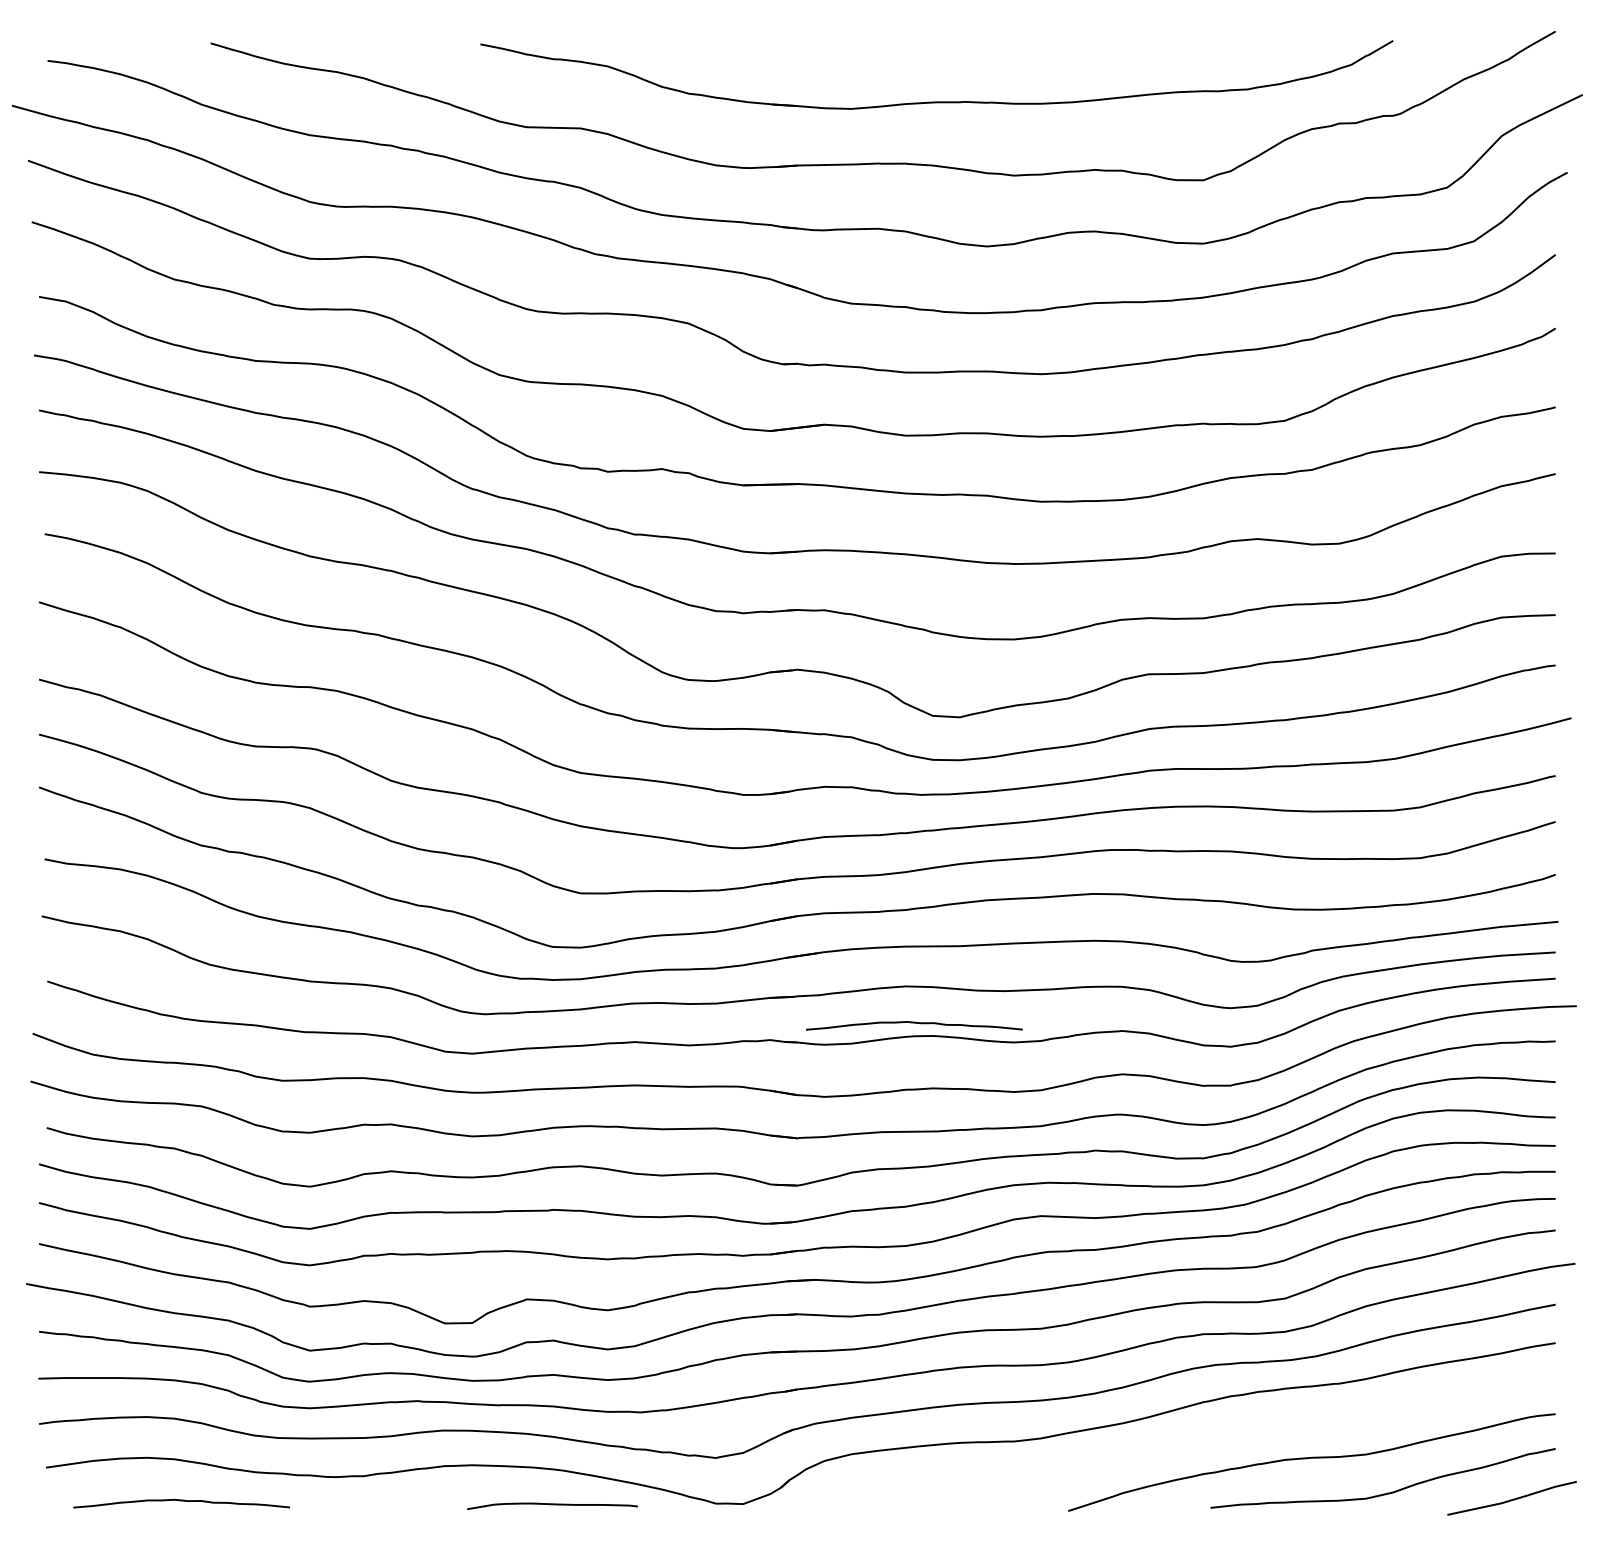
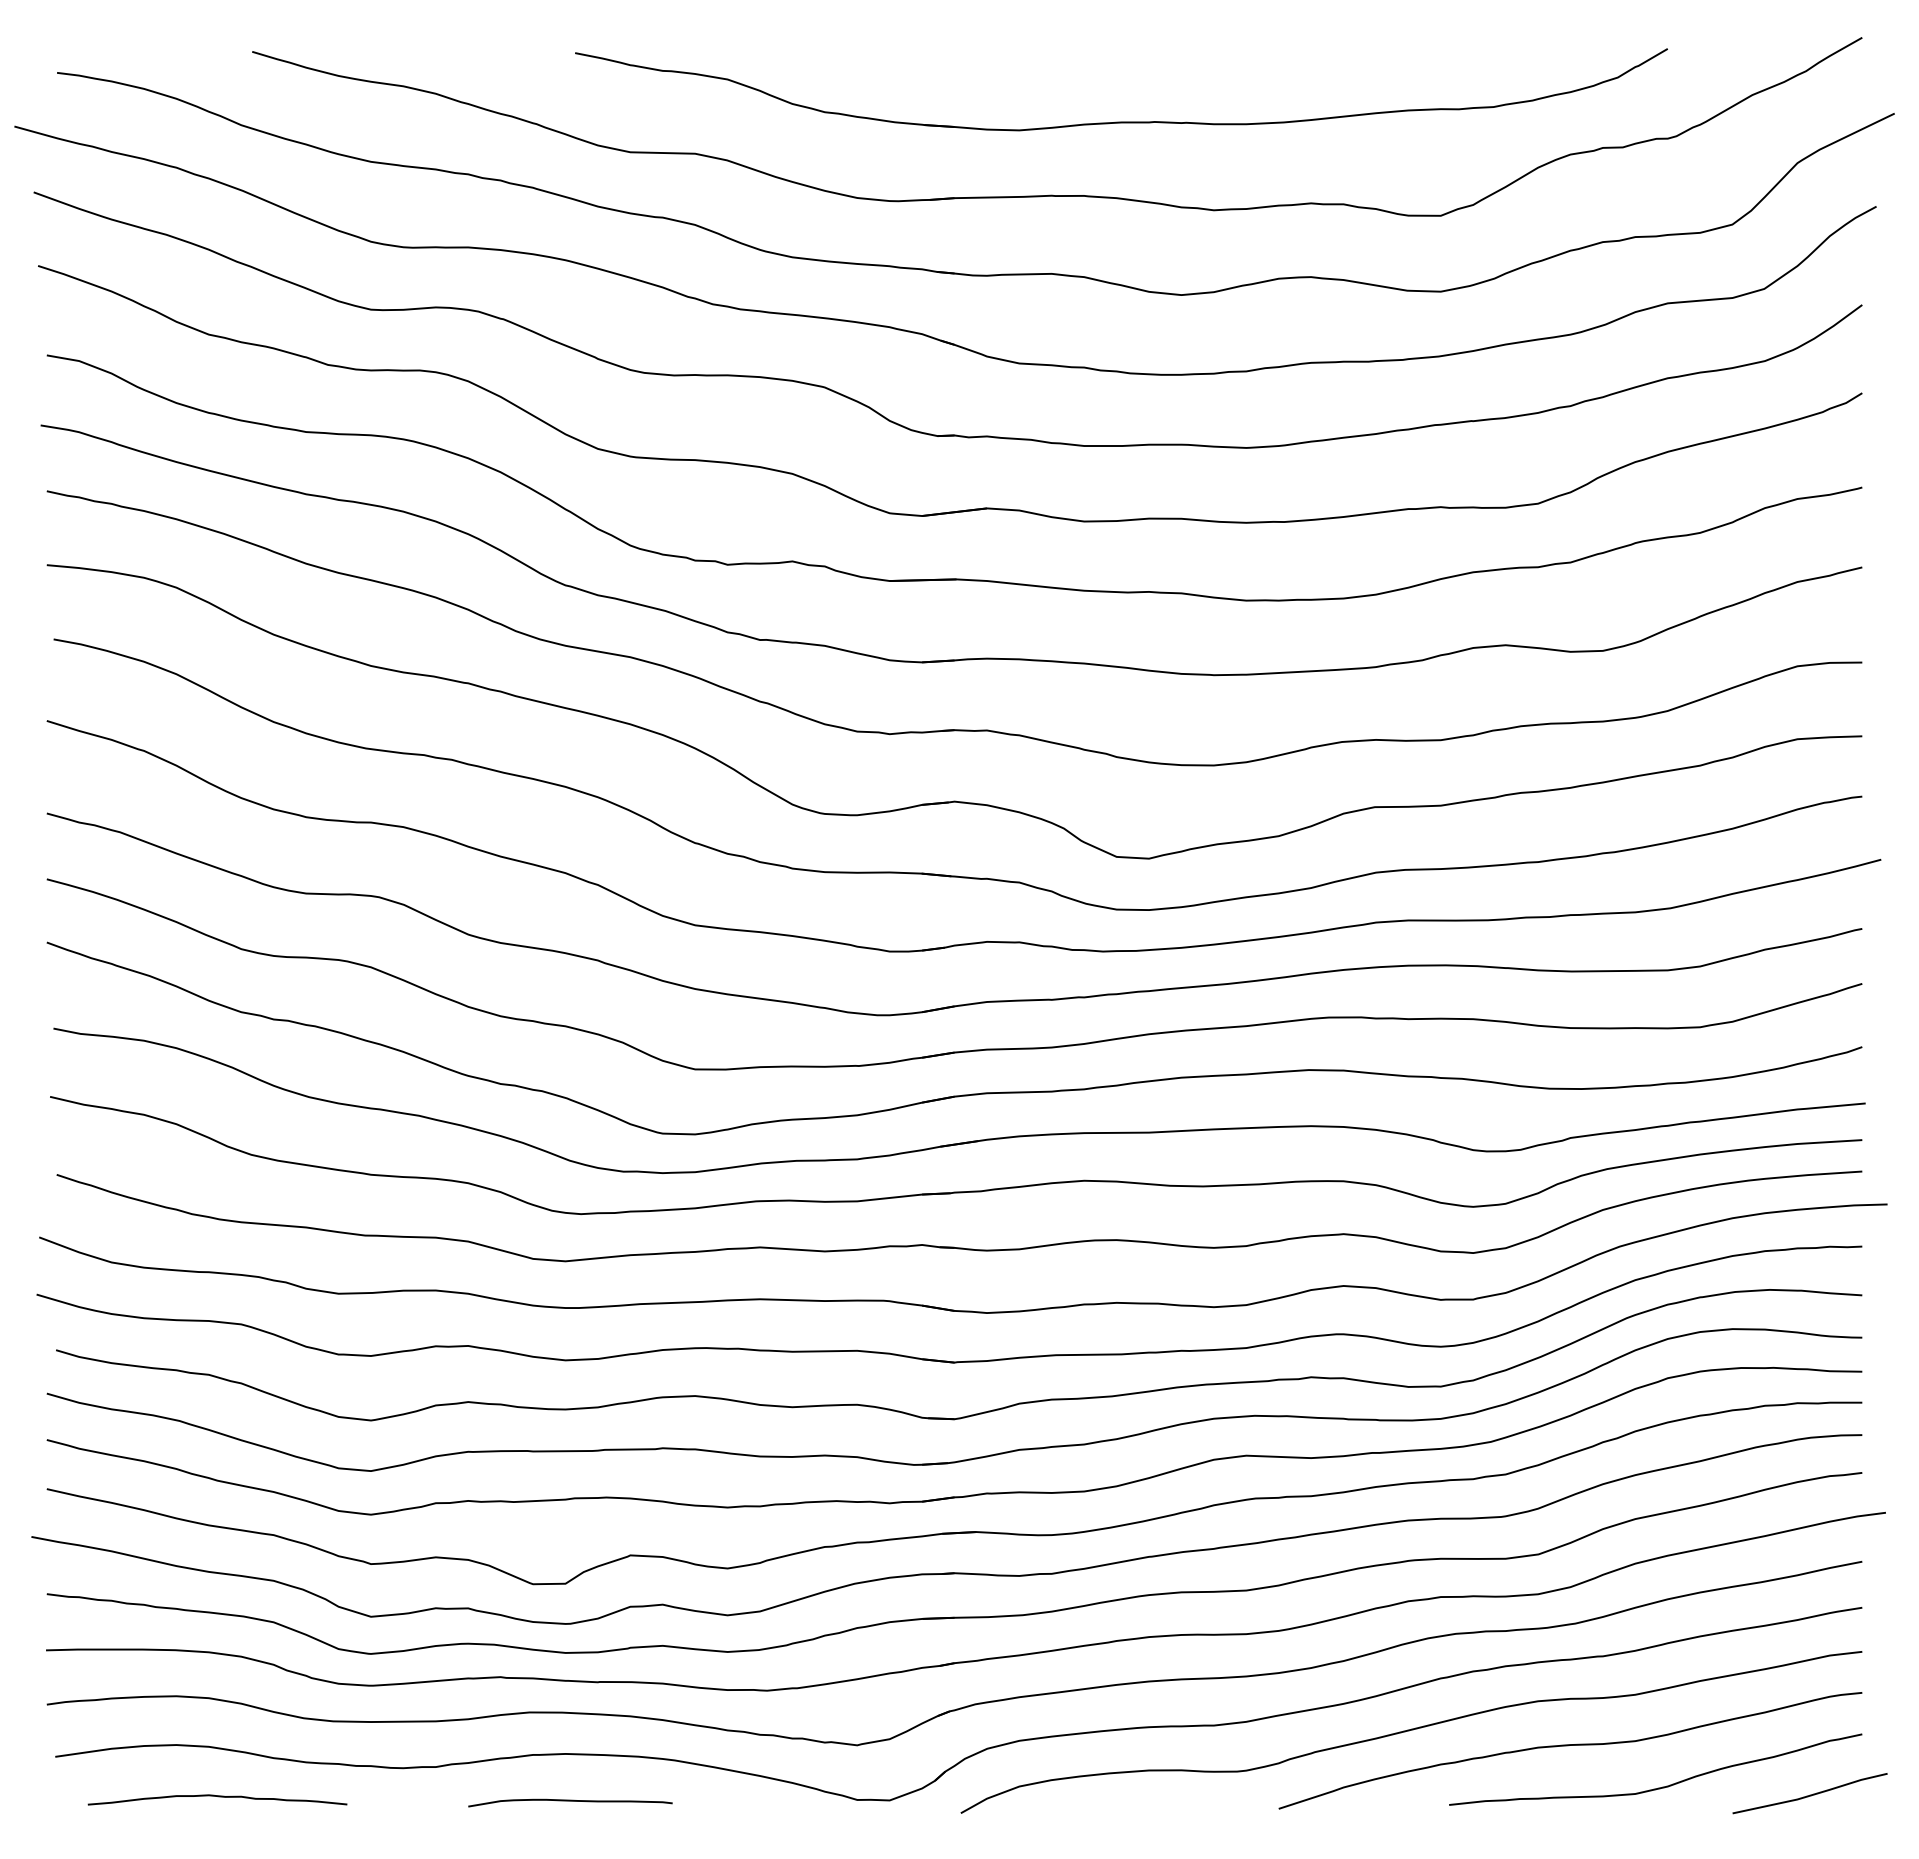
curve: (915, 1023) -> (1095, 1225), removed
curve: (1179, 1445) -> (1411, 1730), added
curve: (552, 1504) -> (570, 1801), moved

